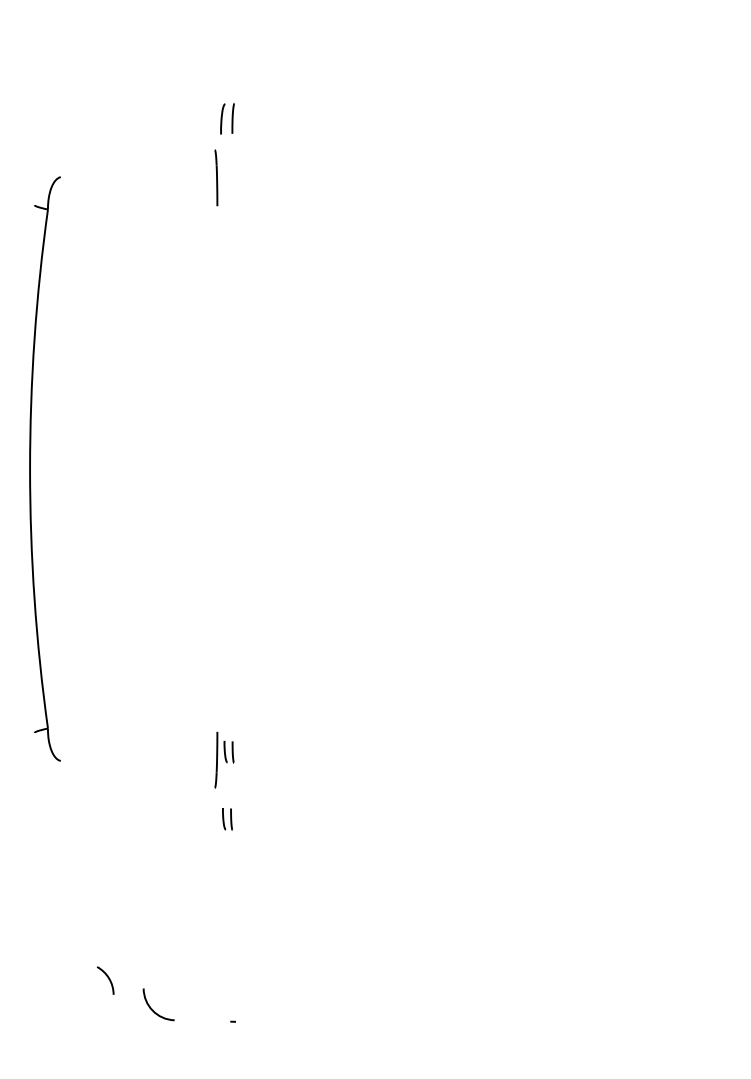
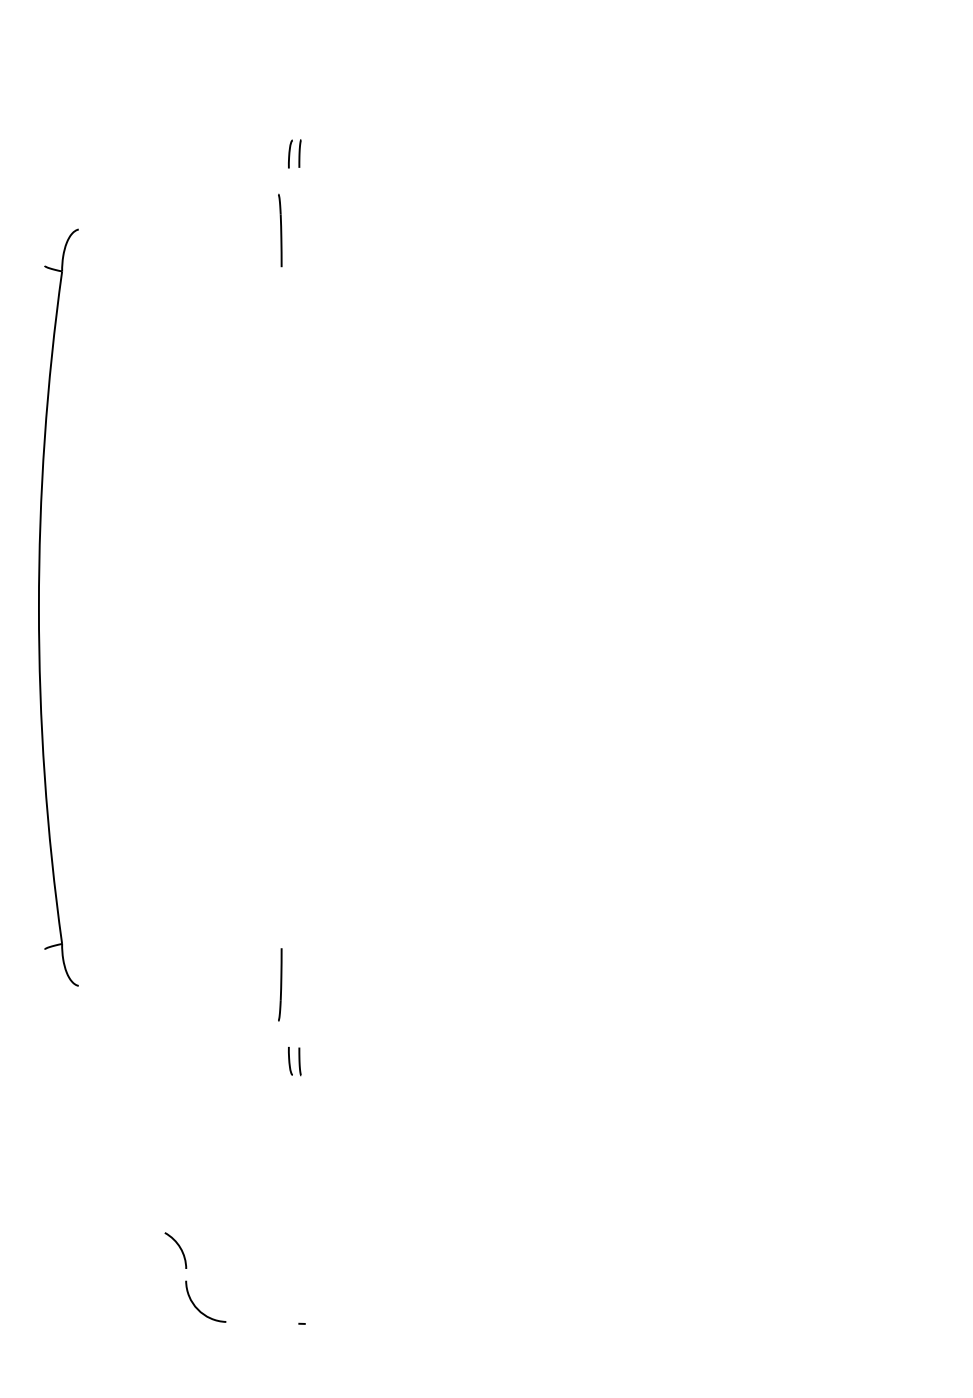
part: (227, 118) -> (294, 153), size x0.71
part: (228, 752) -> (296, 974), removed
curve: (108, 979) -> (179, 1248), moved

